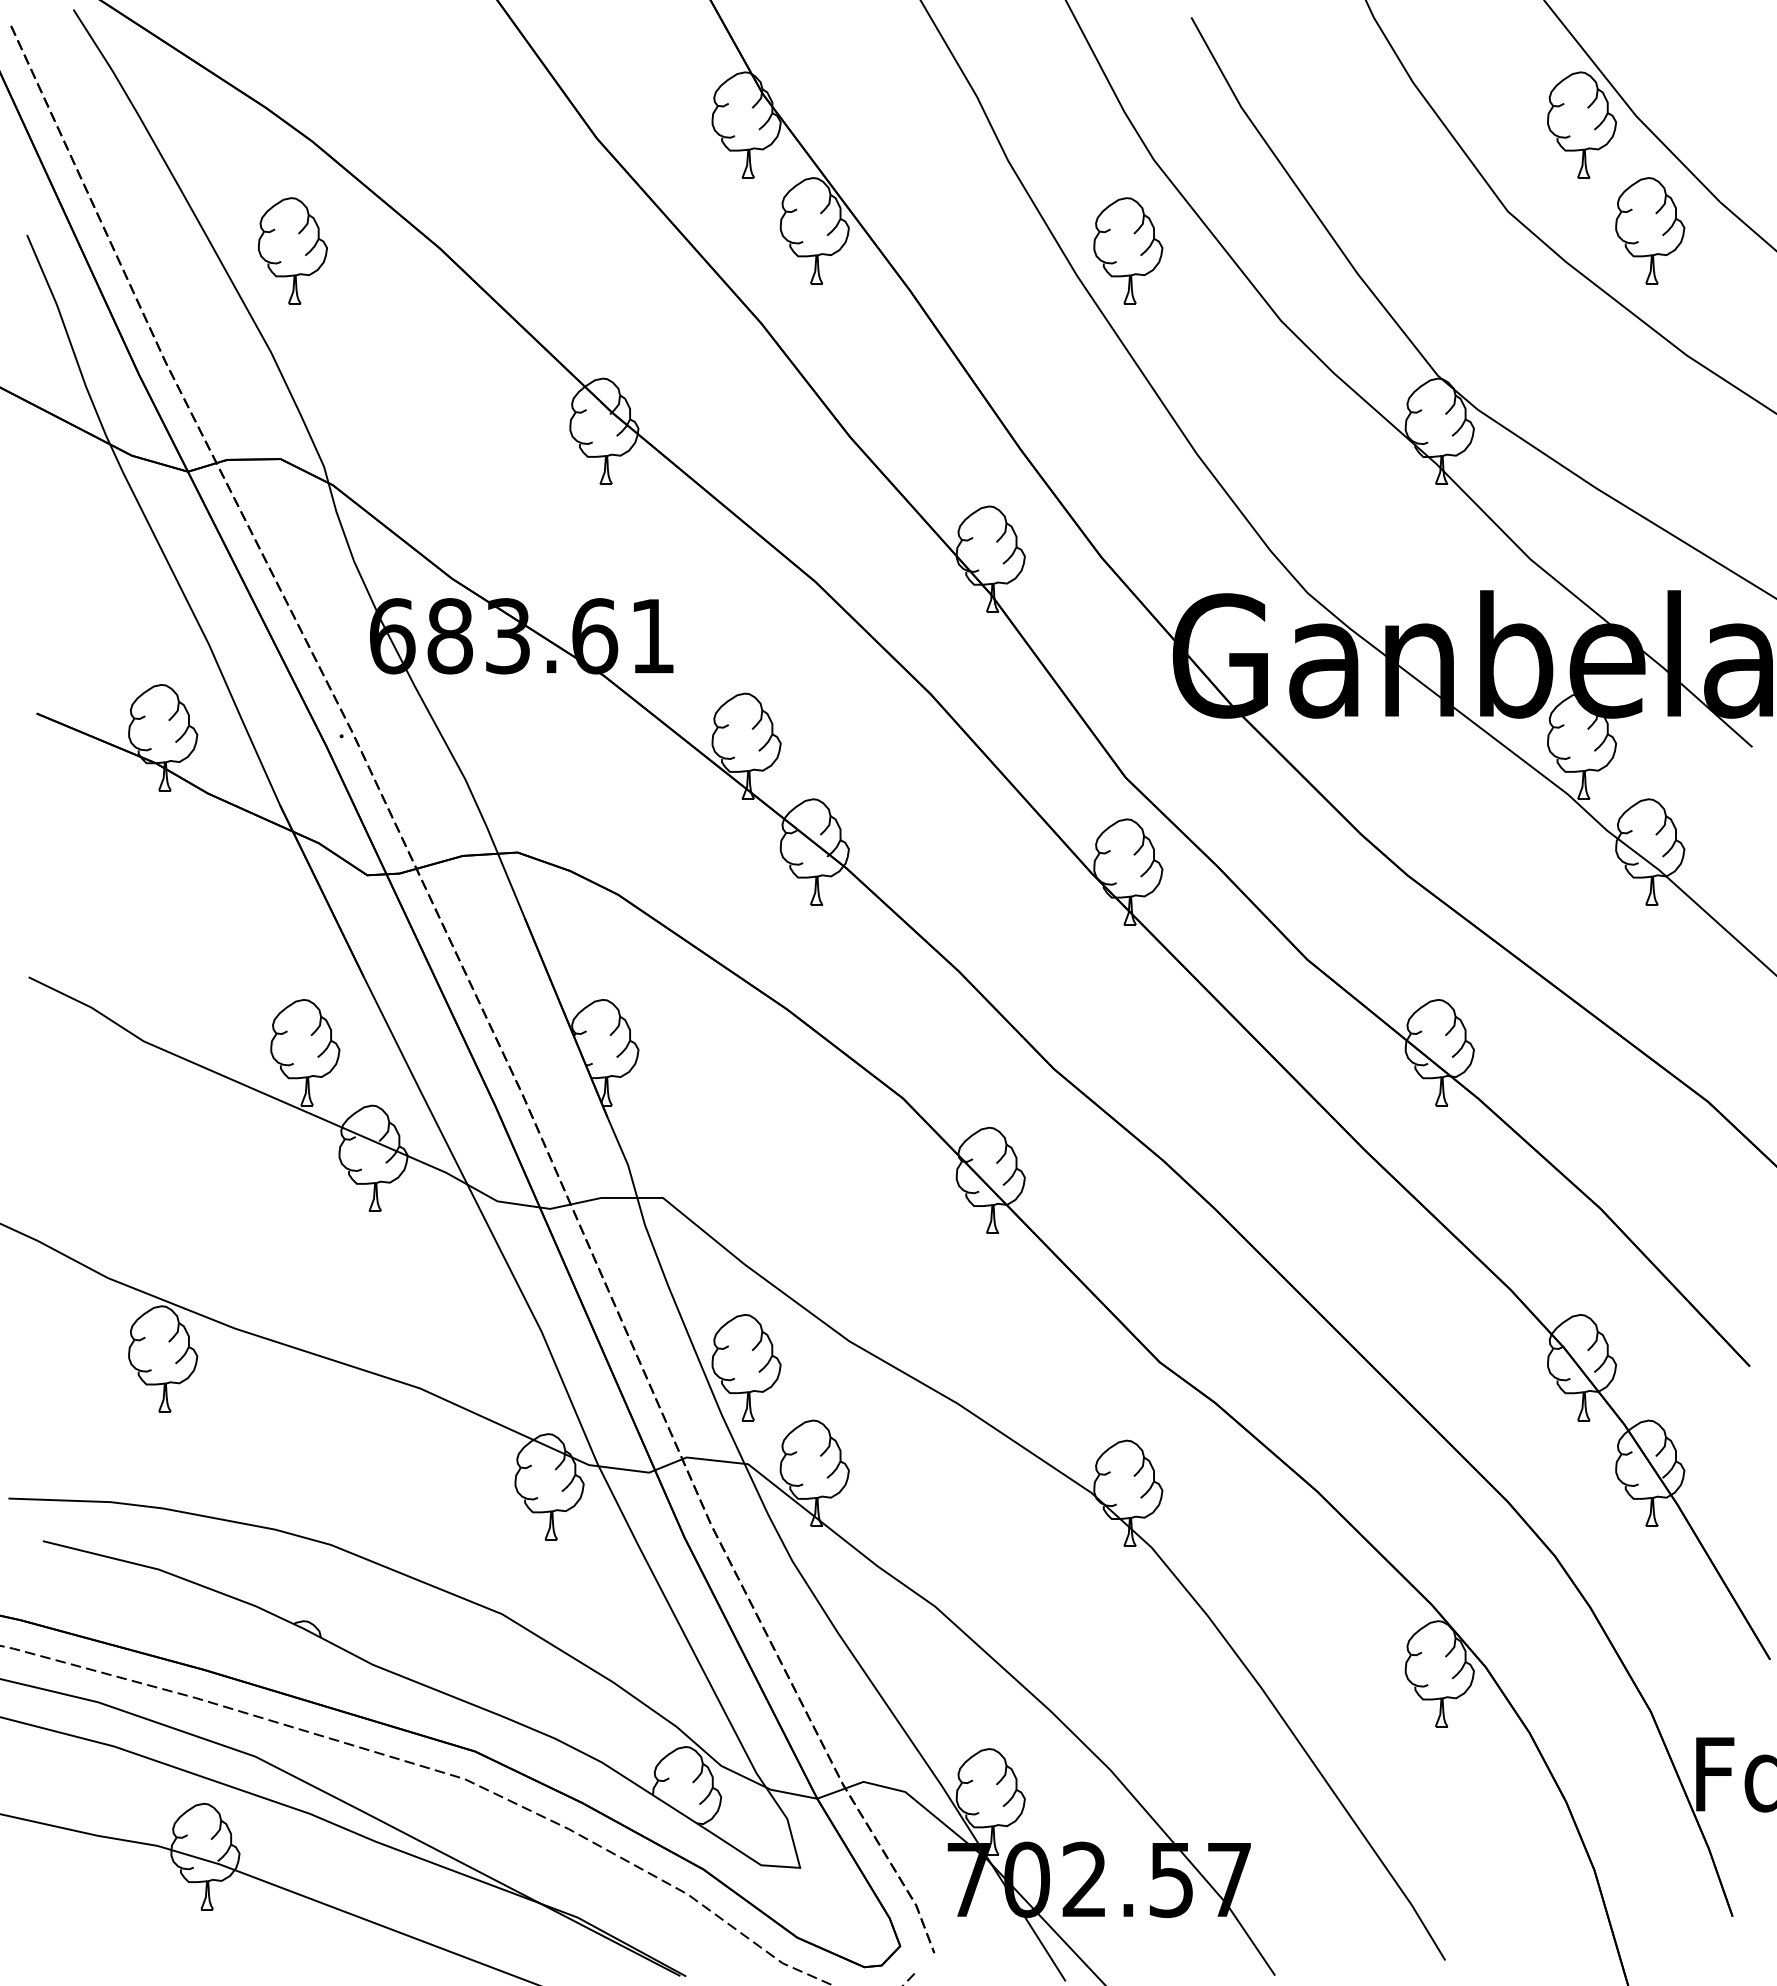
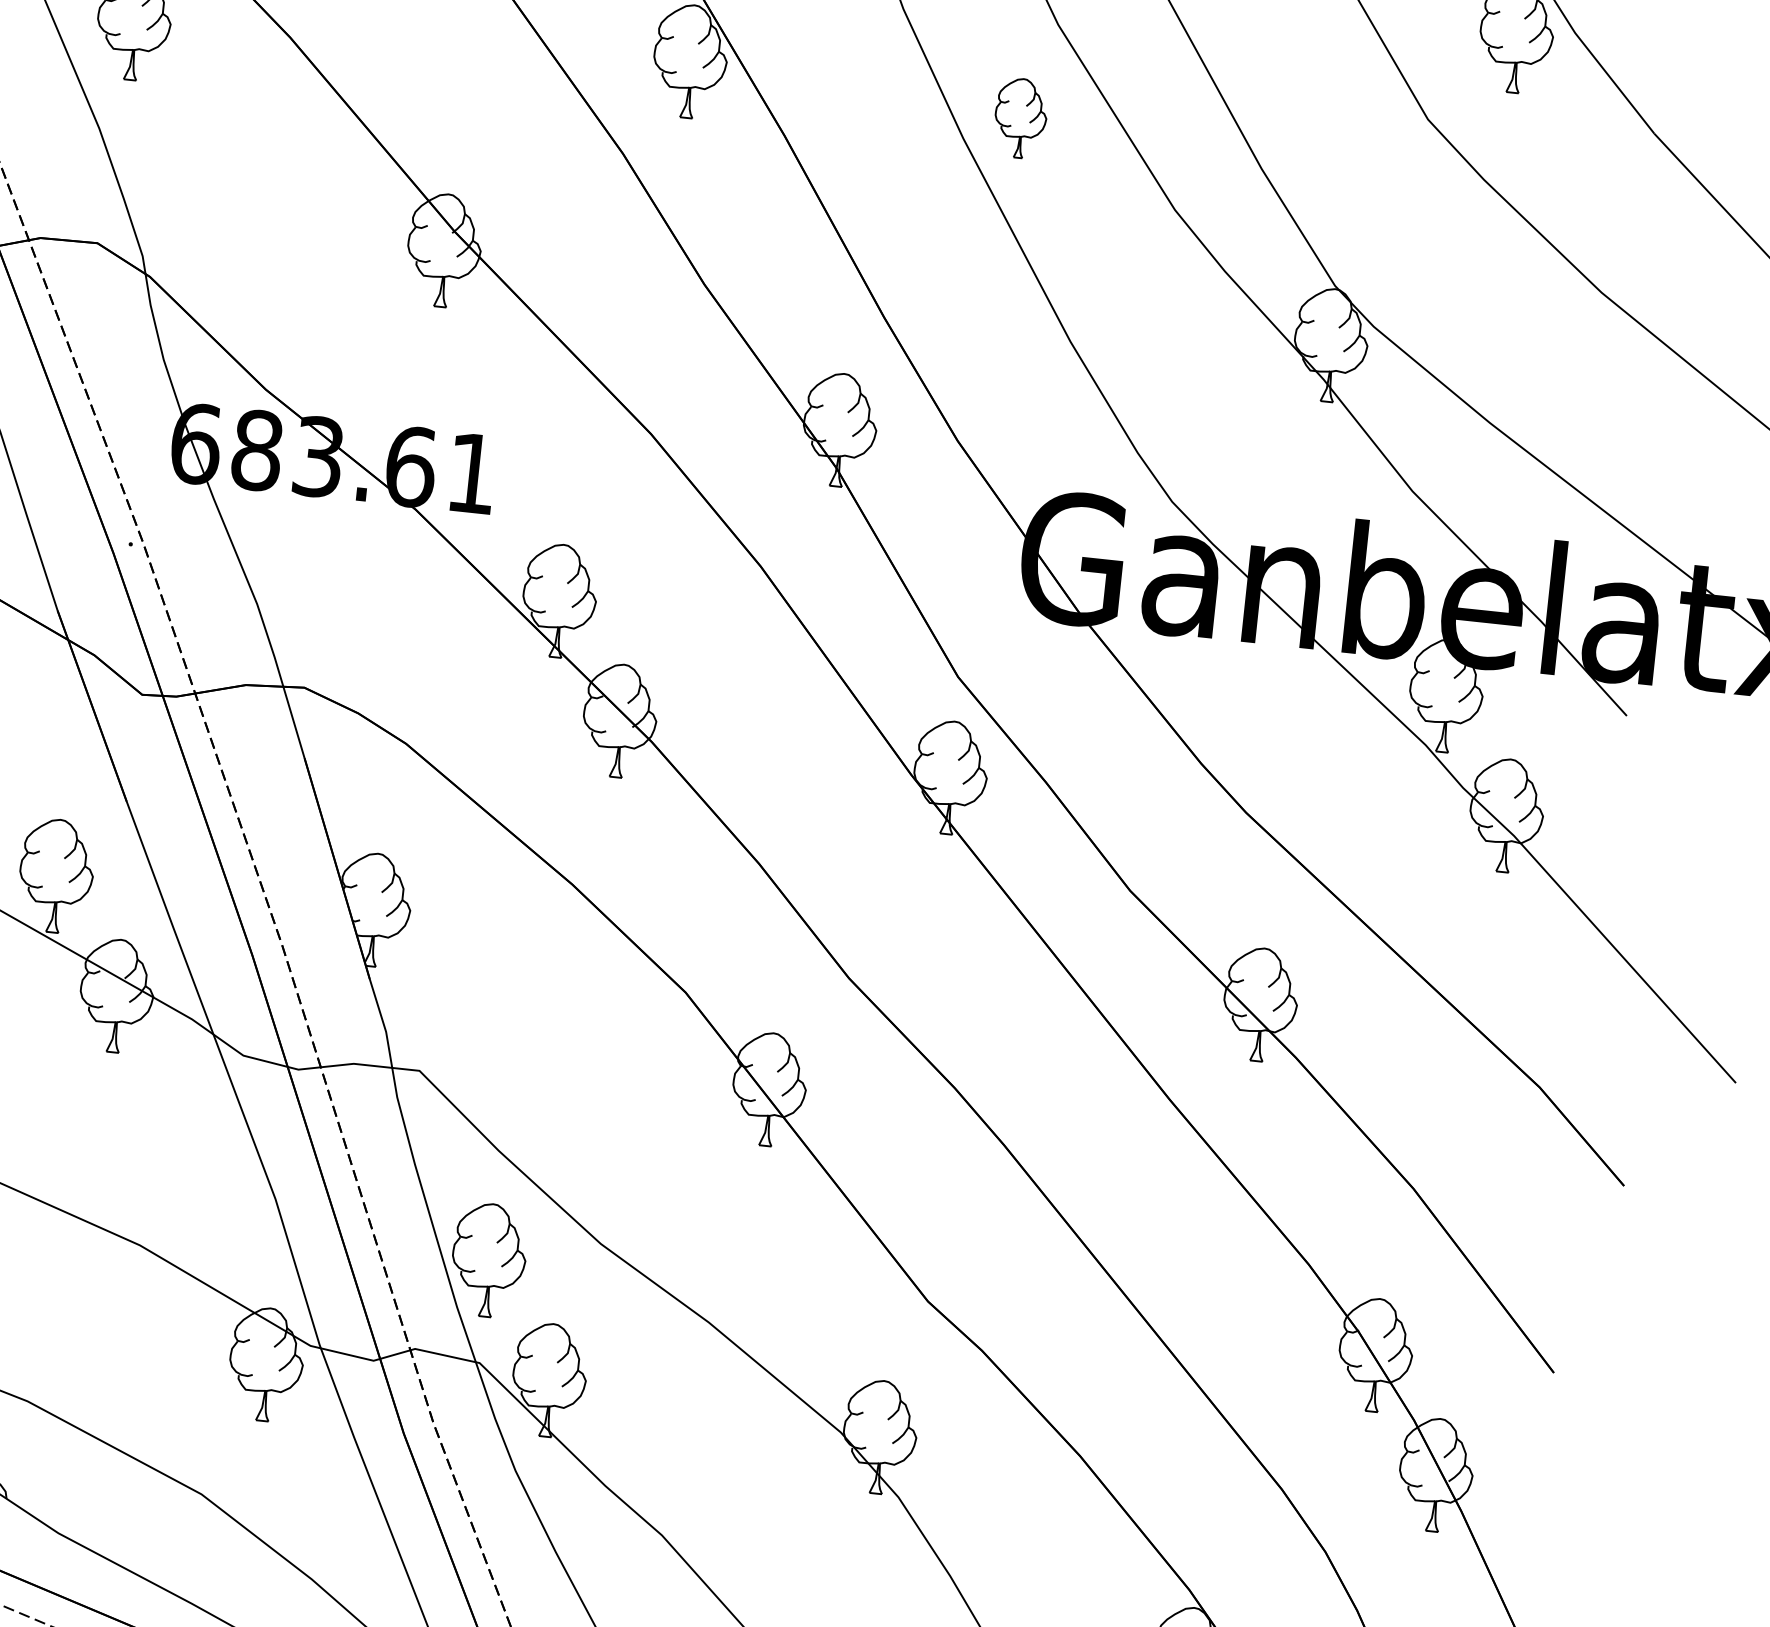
part: (1650, 230) -> (1577, 155), removed
part: (1128, 250) -> (1020, 118), size x0.7

